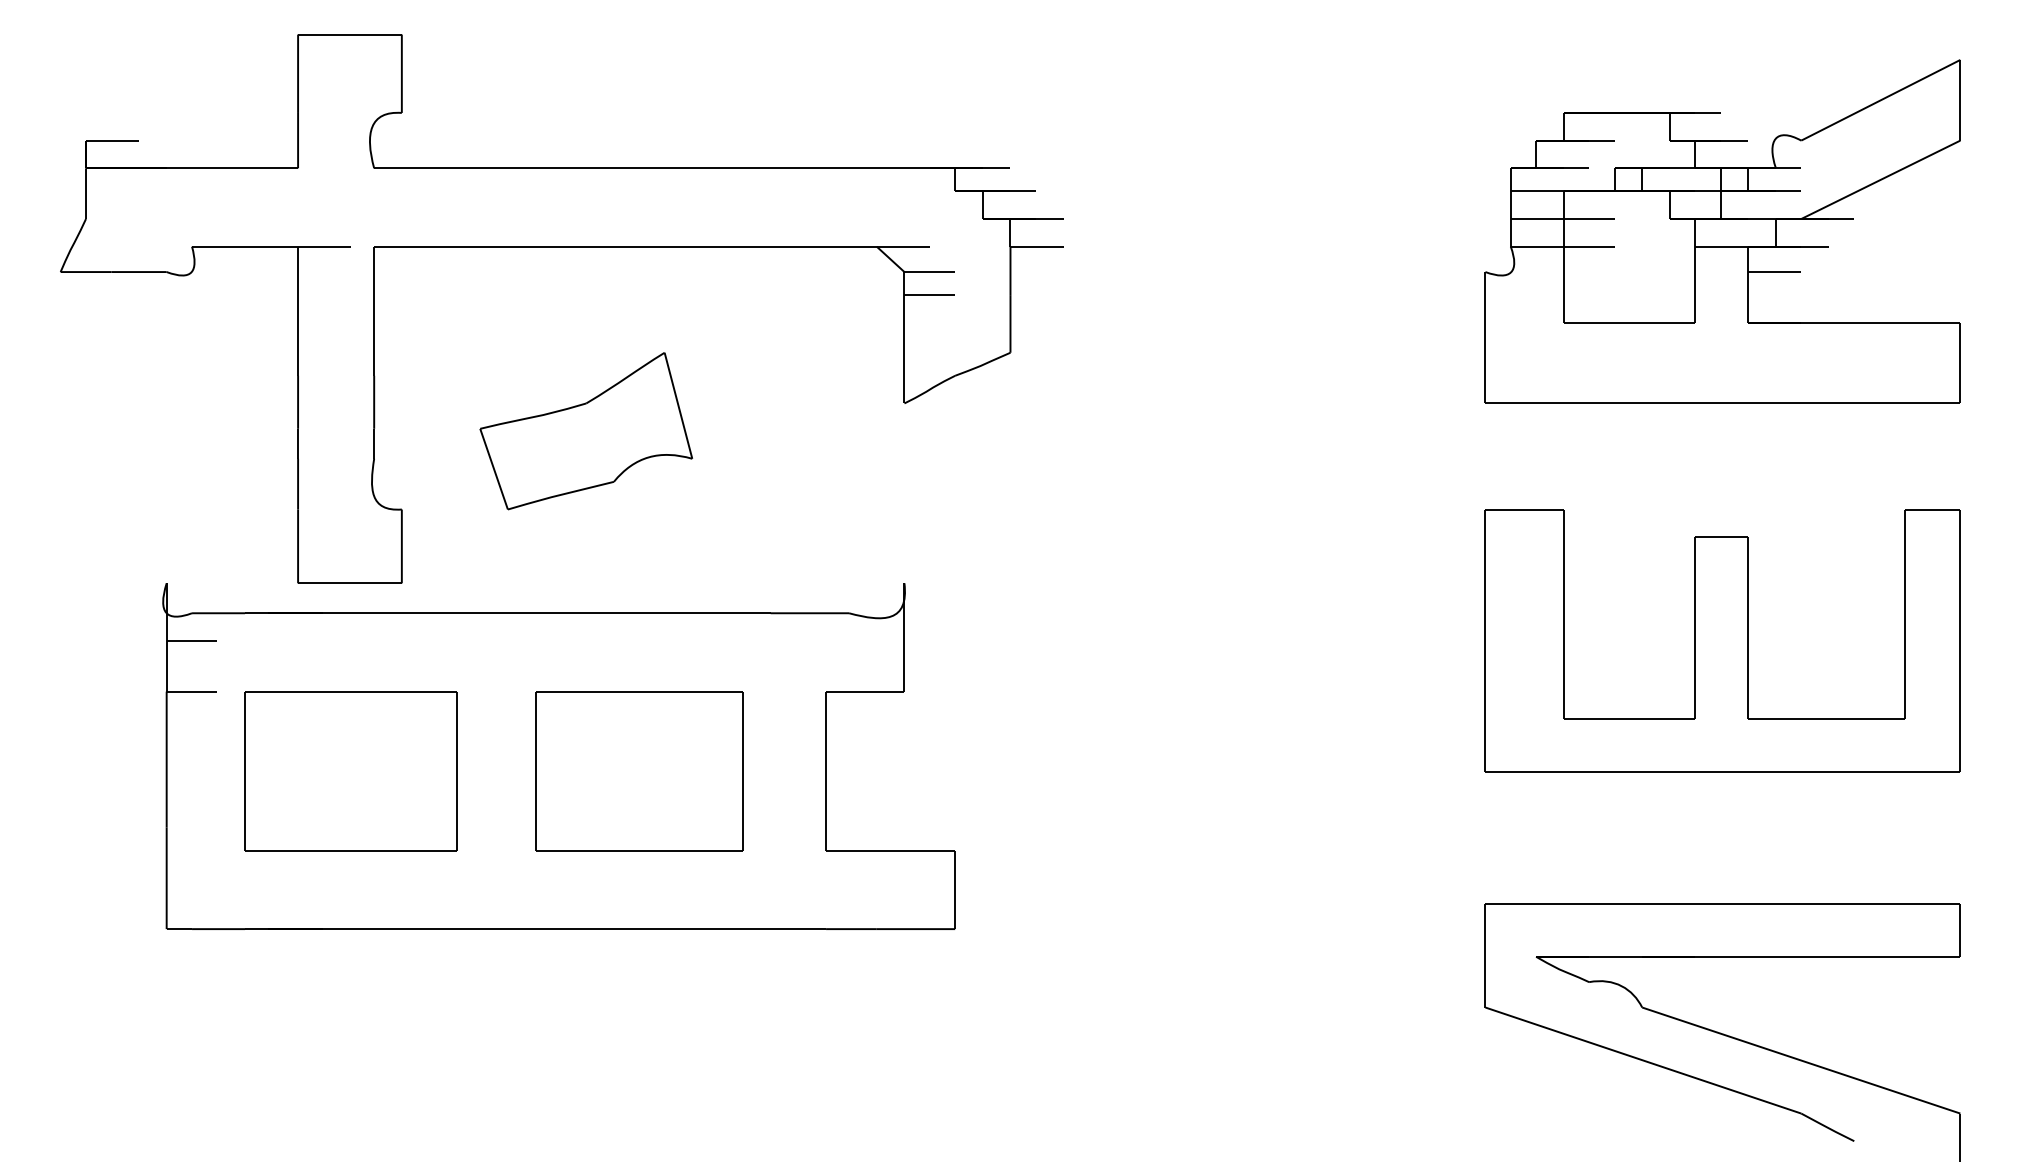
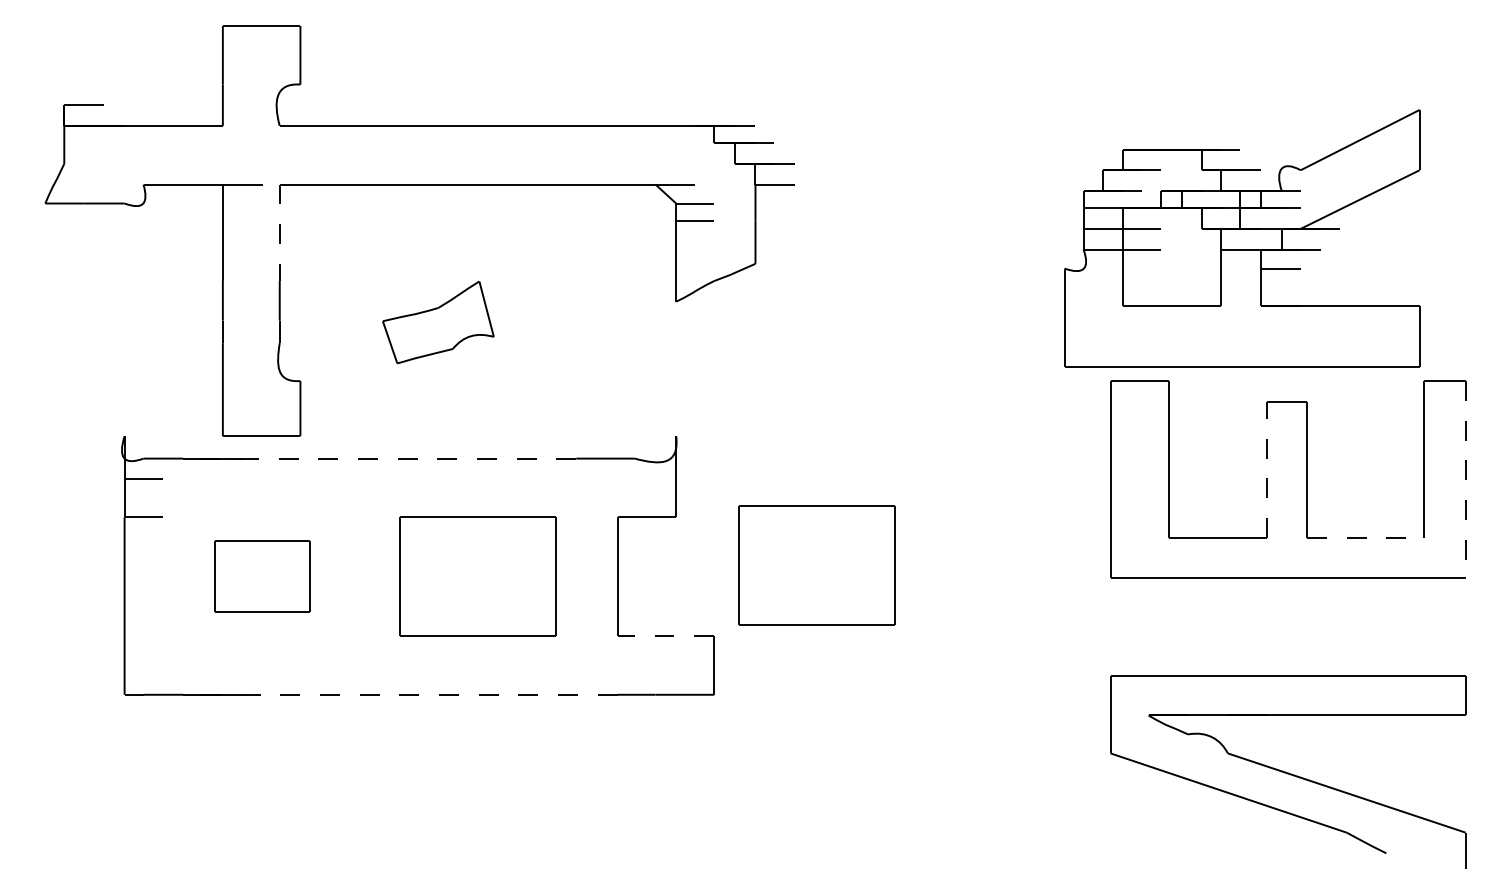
part: (1723, 231) -> (1242, 238), moved
line: (373, 312) -> (279, 233), solid -> dashed
part: (586, 431) -> (438, 322), size x0.7
line: (519, 613) -> (388, 458), solid -> dashed
line: (1695, 627) -> (1267, 469), solid -> dashed
line: (1960, 641) -> (1465, 479), solid -> dashed
line: (1826, 718) -> (1365, 537), solid -> dashed
part: (1092, 756) -> (816, 565), added
part: (351, 770) -> (262, 576), size x0.6
line: (890, 851) -> (665, 636), solid -> dashed
line: (547, 928) -> (409, 694), solid -> dashed

